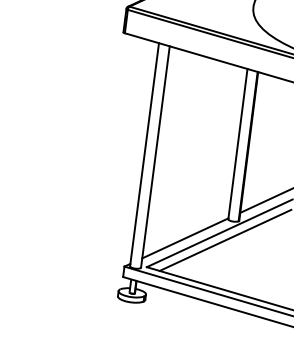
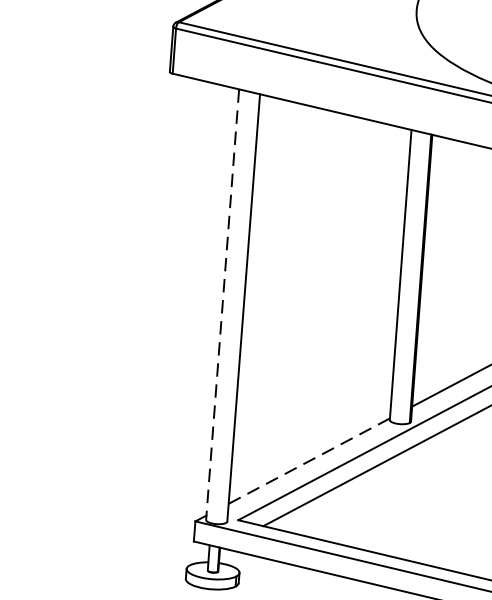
line: (144, 155) -> (222, 306), solid -> dashed
line: (185, 238) -> (309, 461), solid -> dashed

